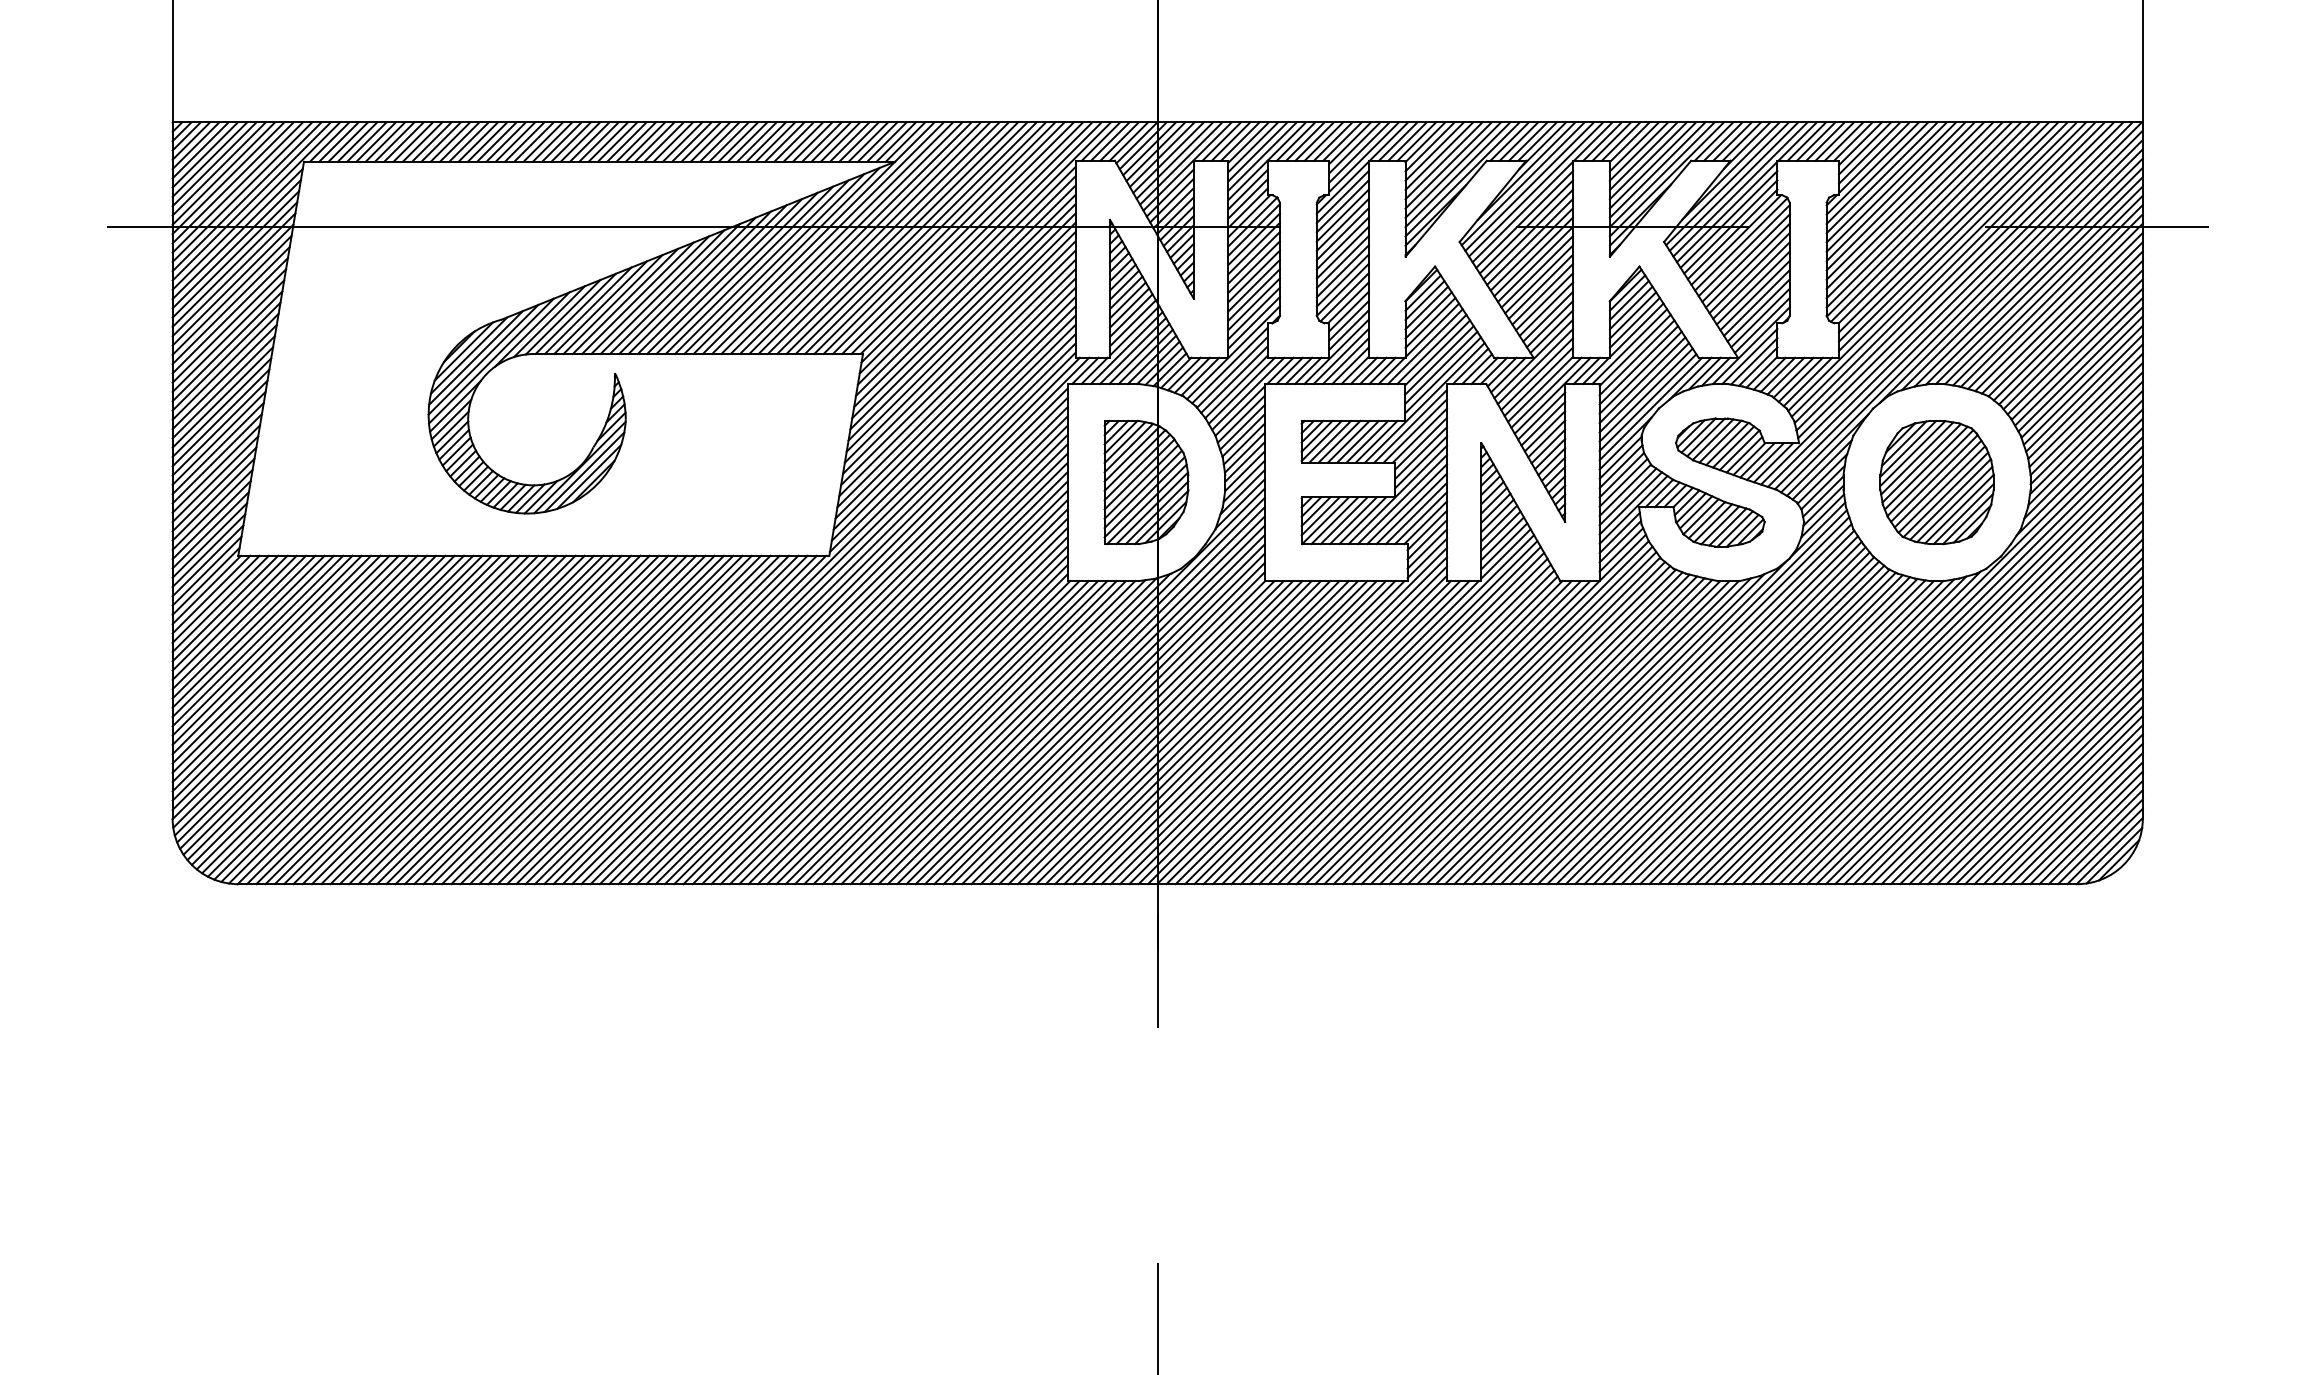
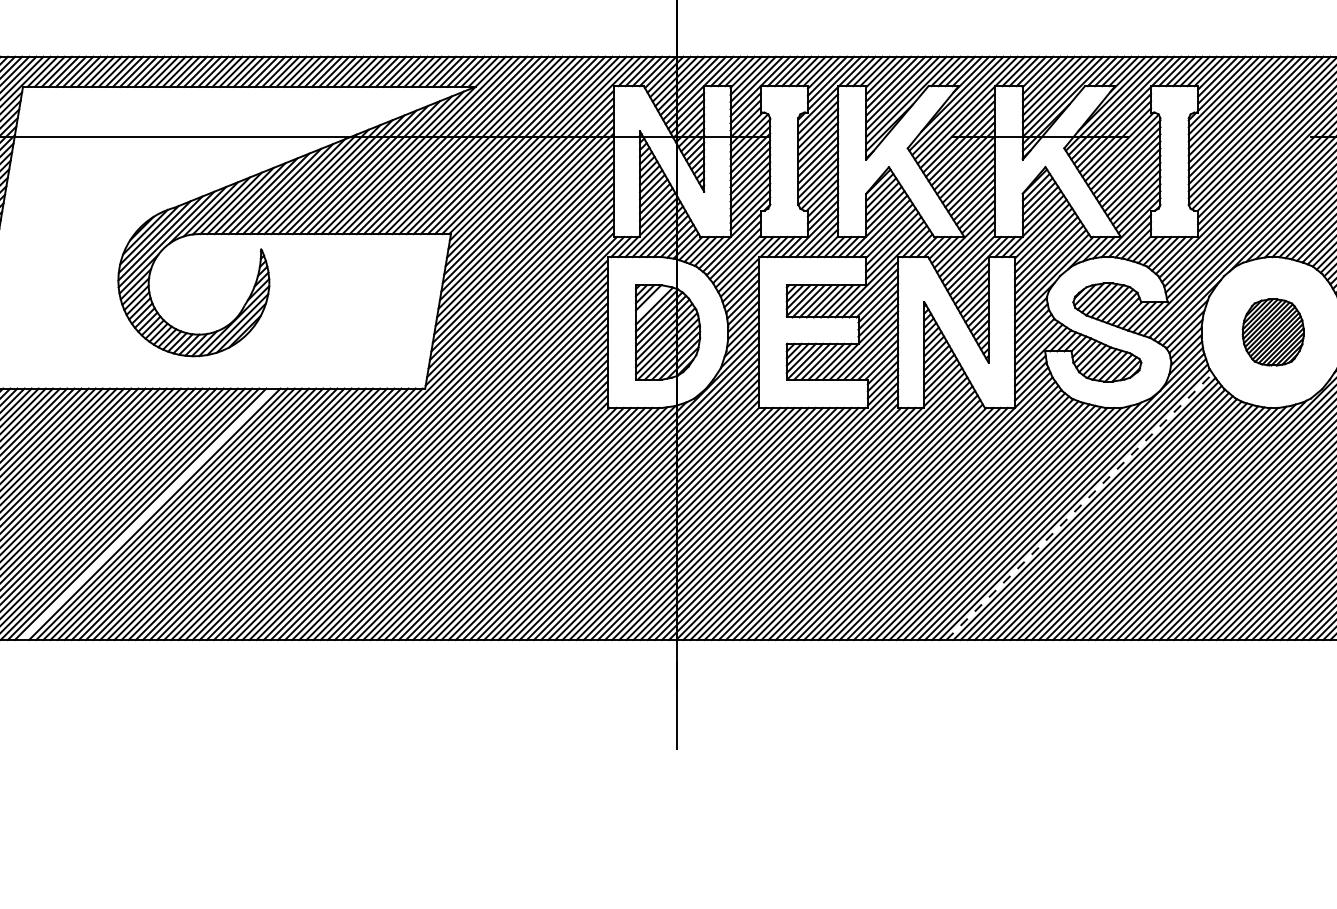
line: (1124, 442) -> (651, 301), removed
part: (1936, 482) -> (1272, 332), size x0.7
line: (1684, 710) -> (1079, 507), solid -> dashed
line: (466, 719) -> (147, 513), removed

